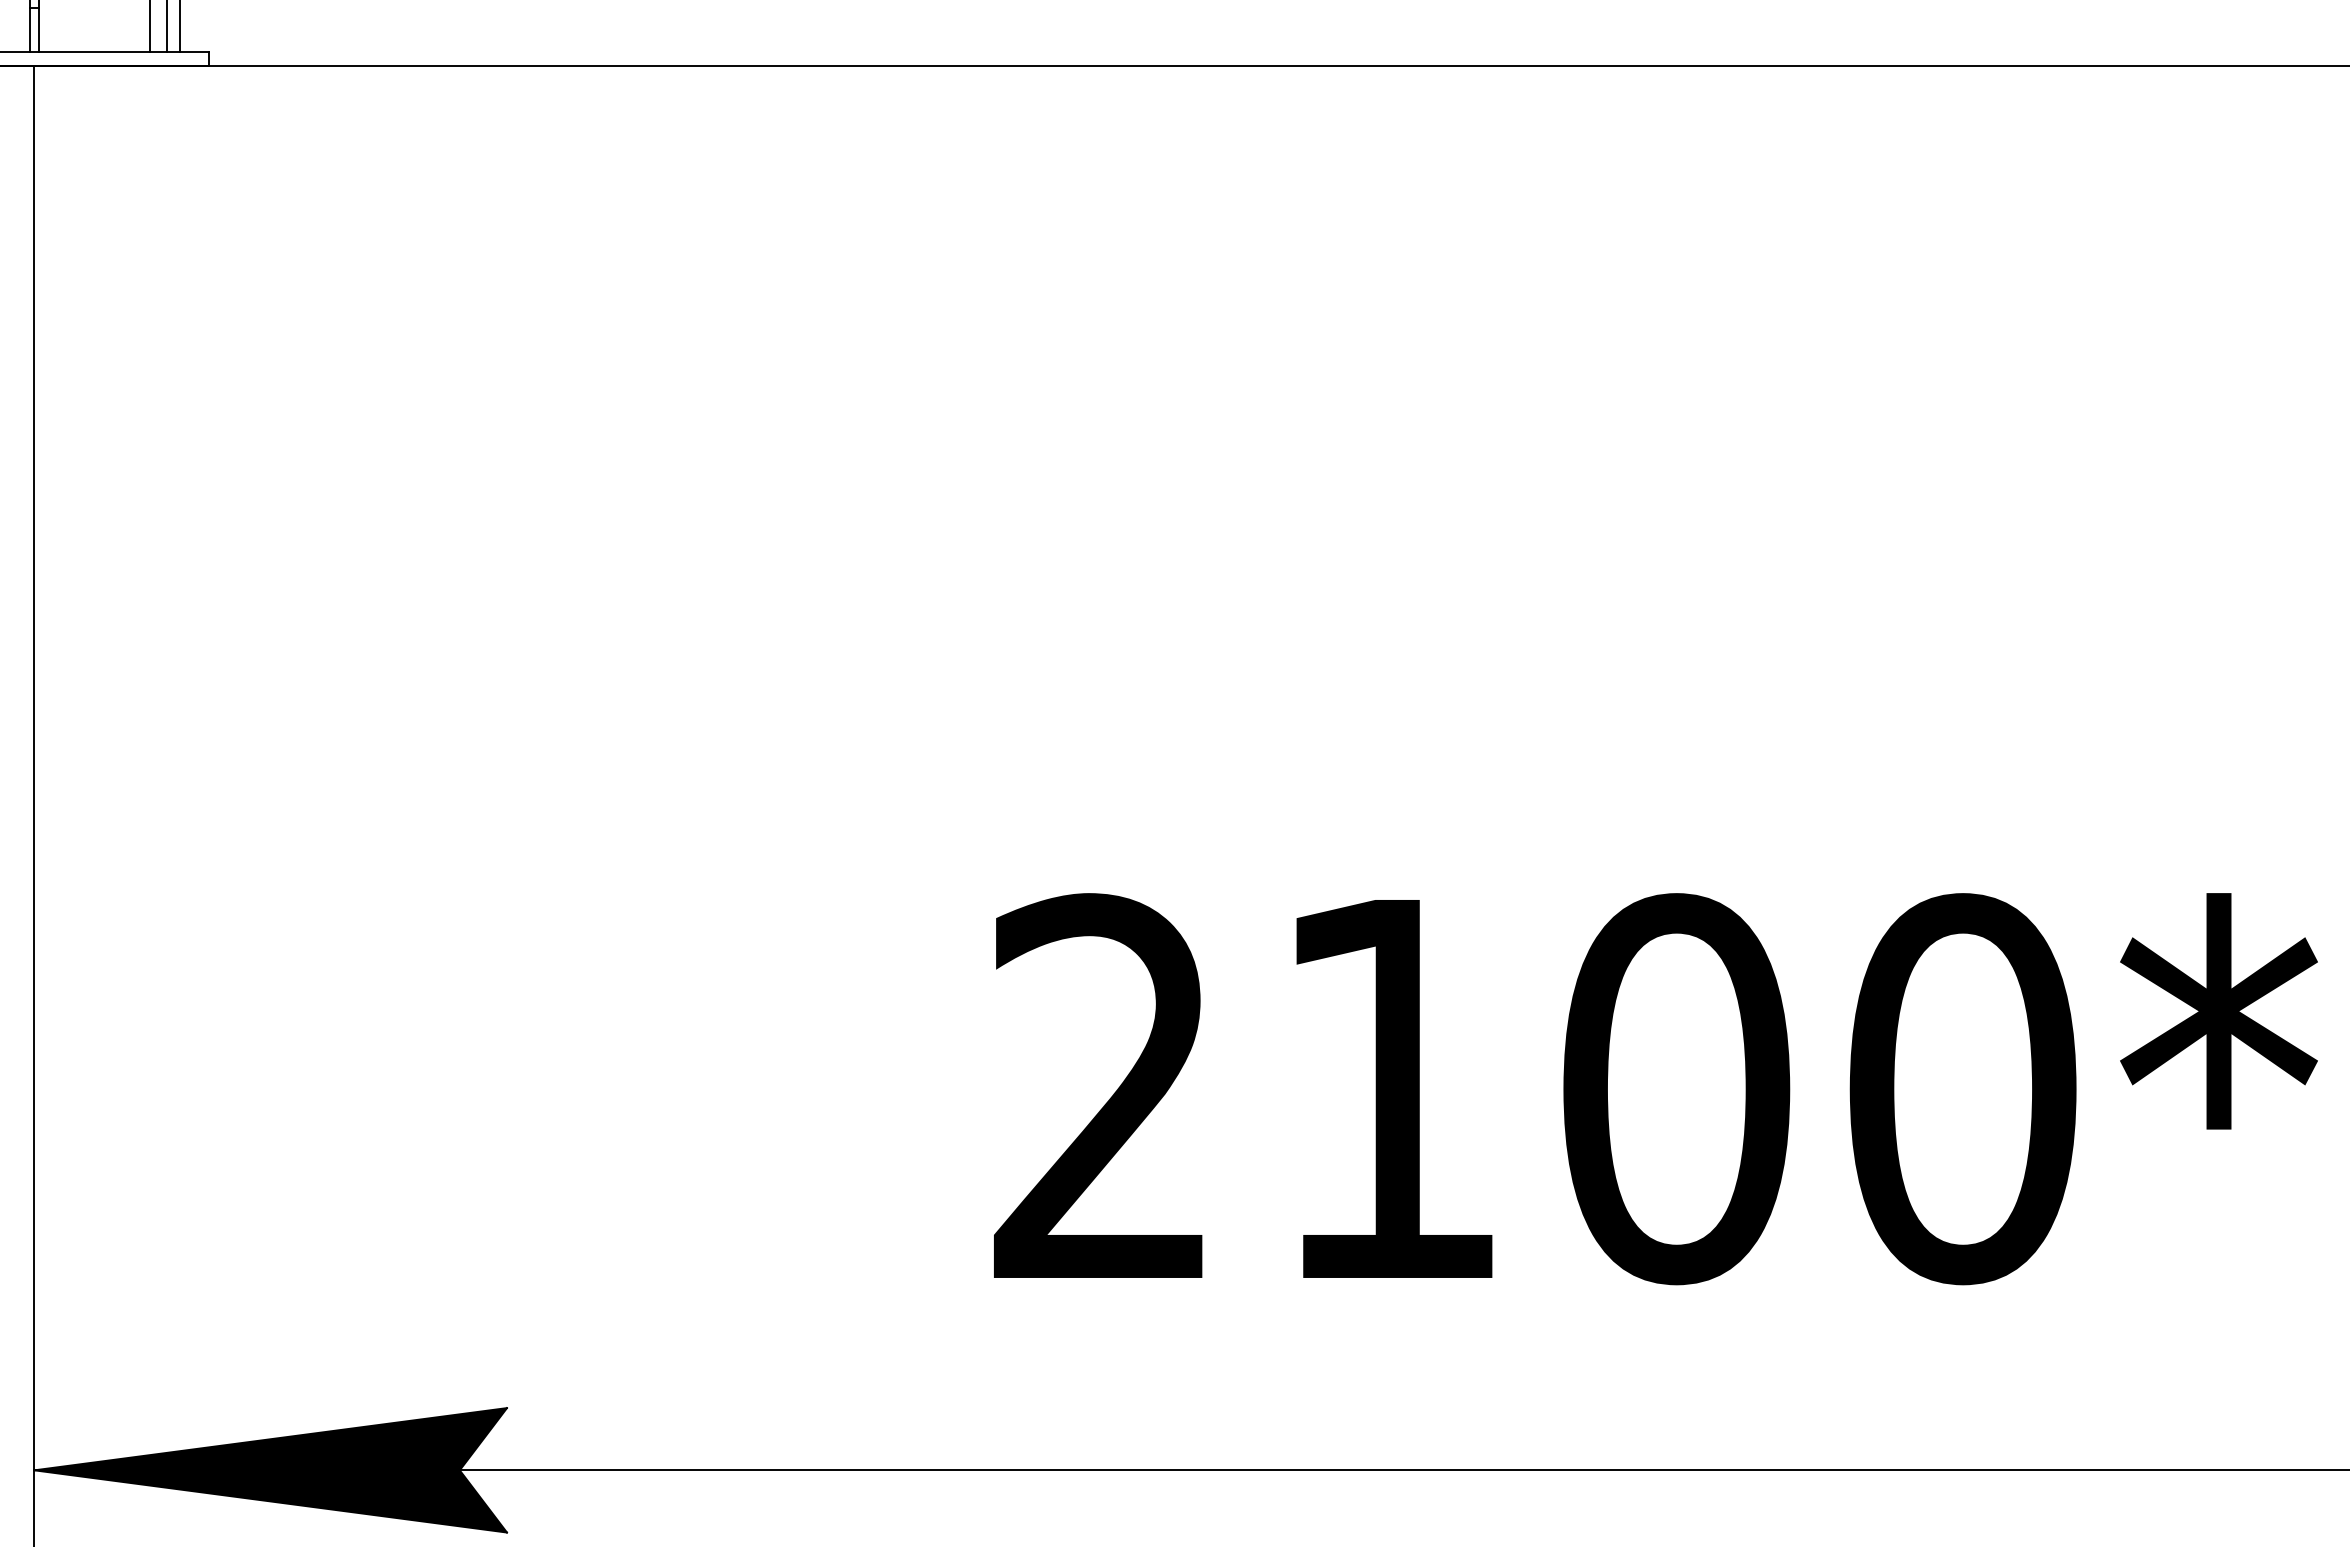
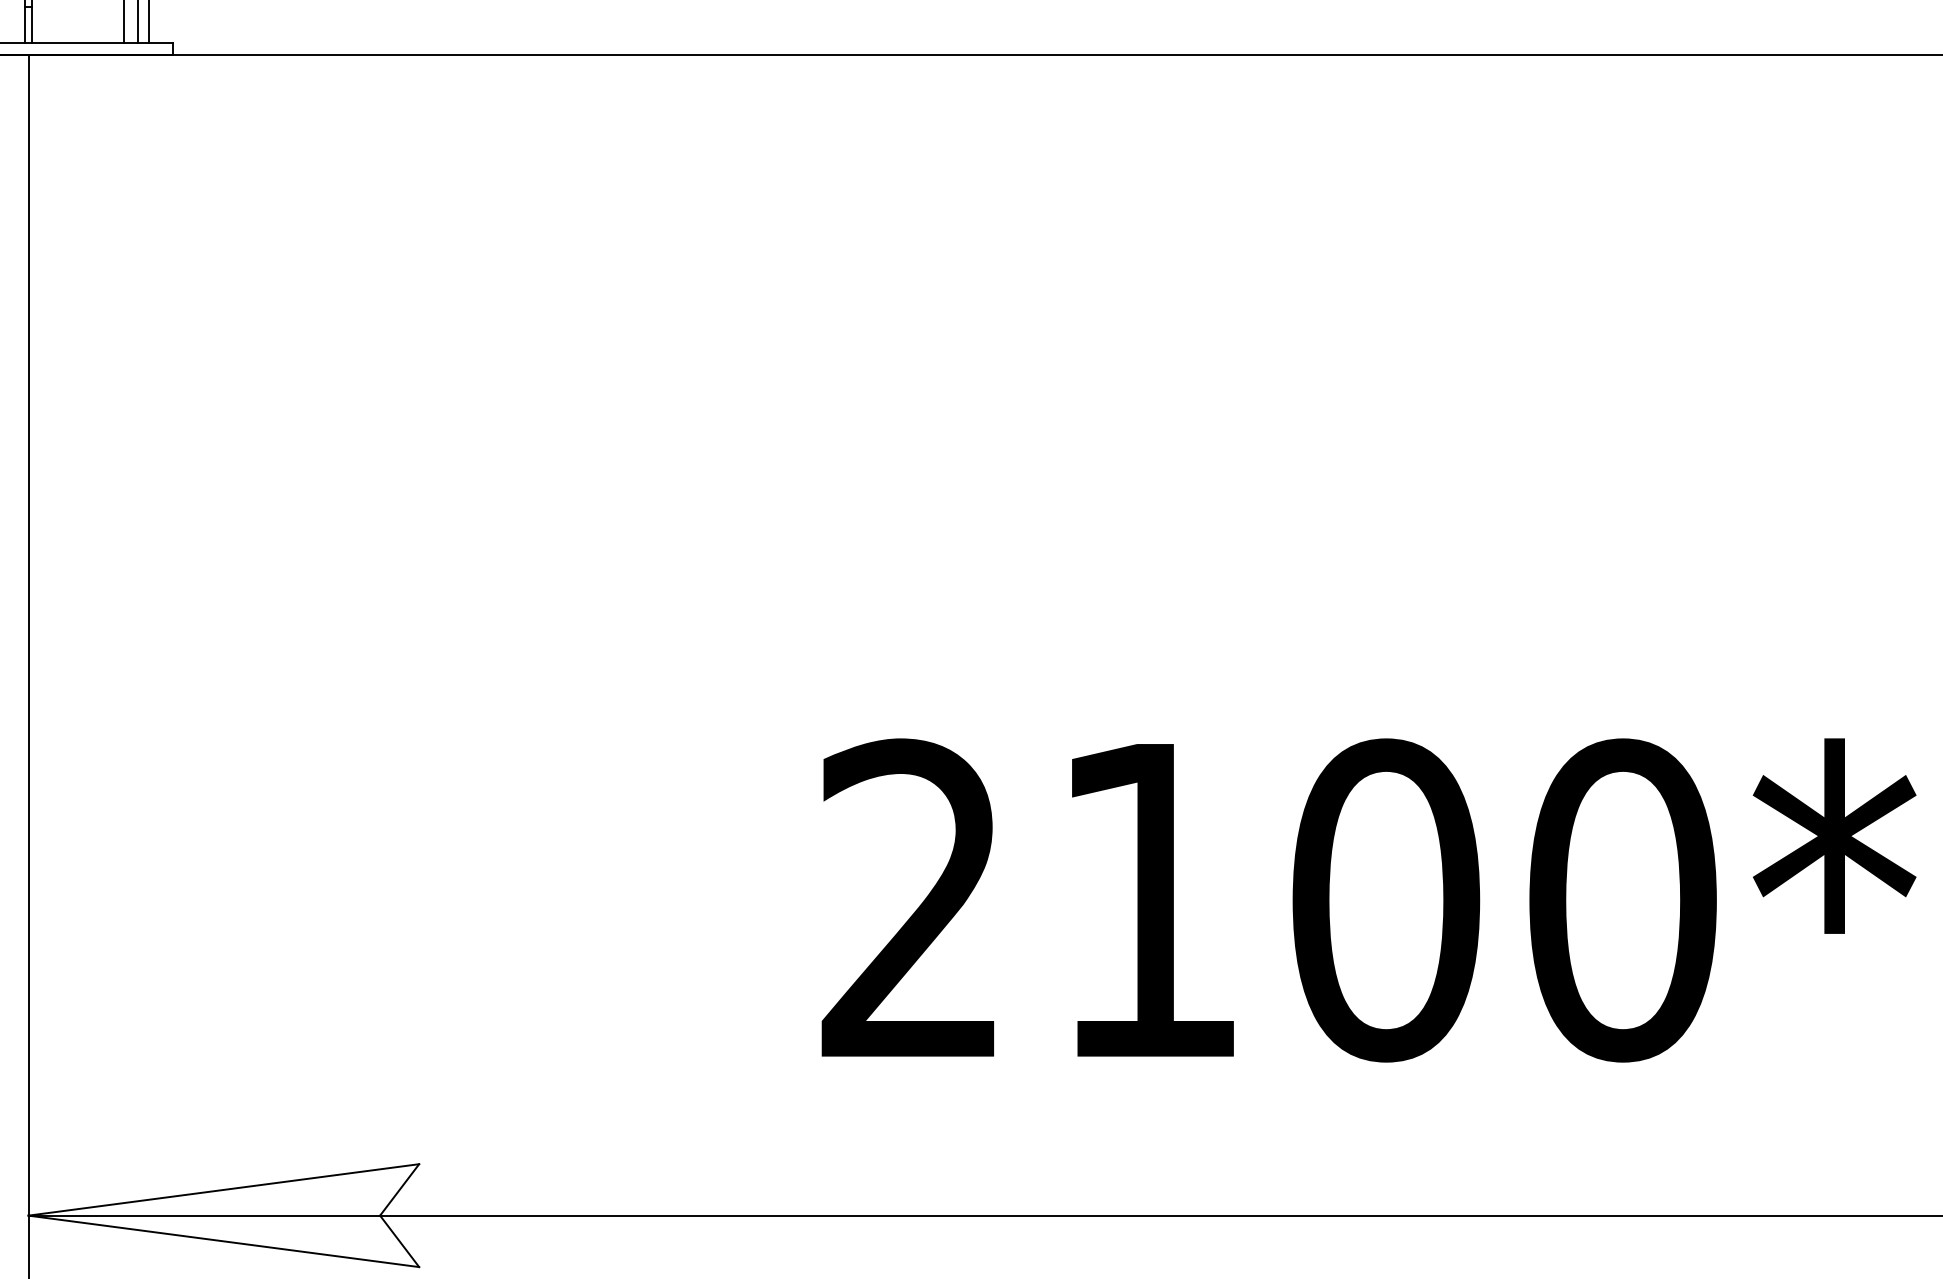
fill: (270, 1470) -> (223, 1215), removed

